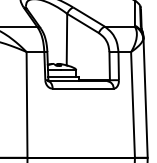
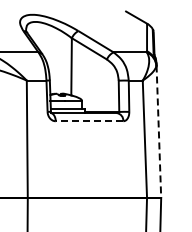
line: (83, 88) -> (89, 121), solid -> dashed
line: (145, 98) -> (158, 132), solid -> dashed

